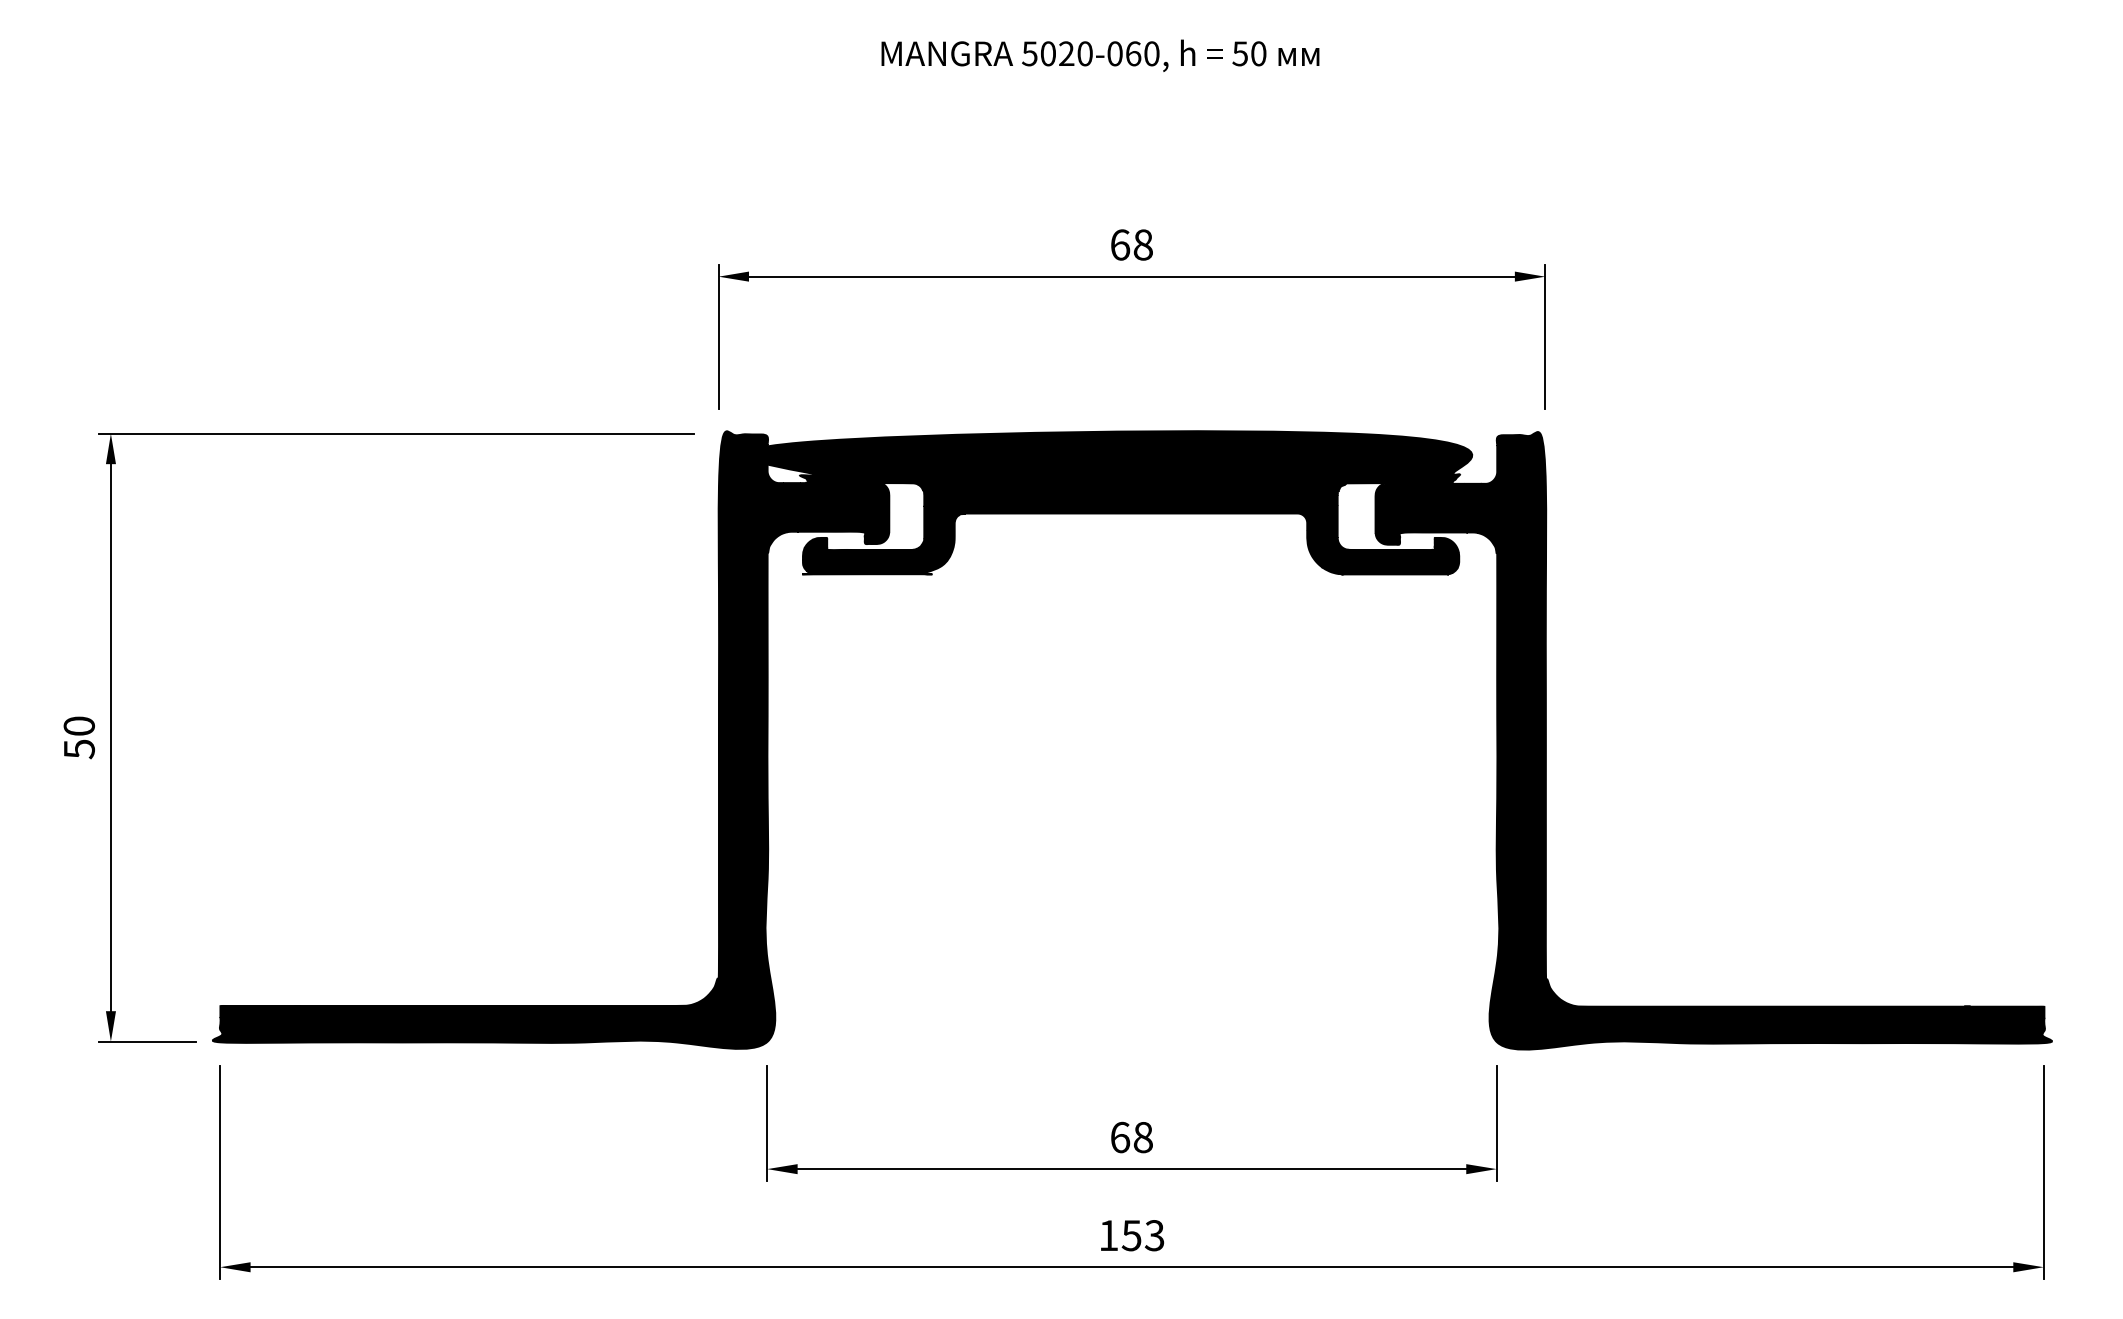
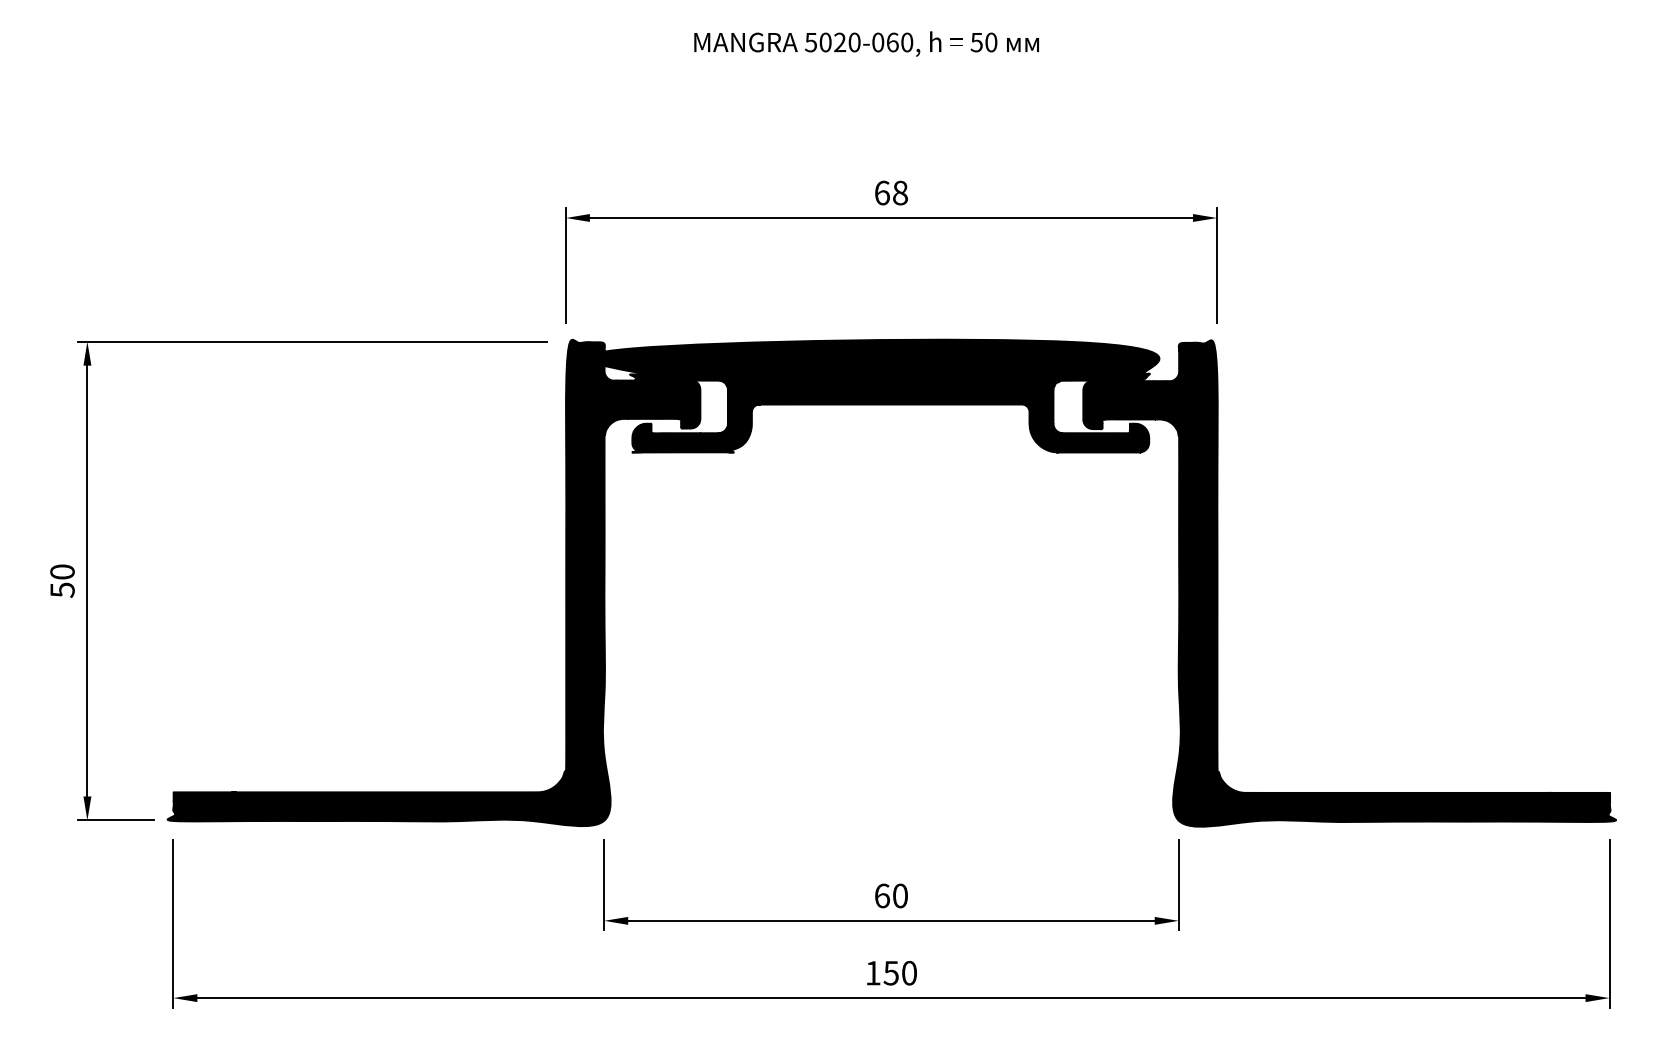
text: (1143, 1138) -> (900, 896), 68 -> 60
text: (1153, 1235) -> (908, 973), 153 -> 150

